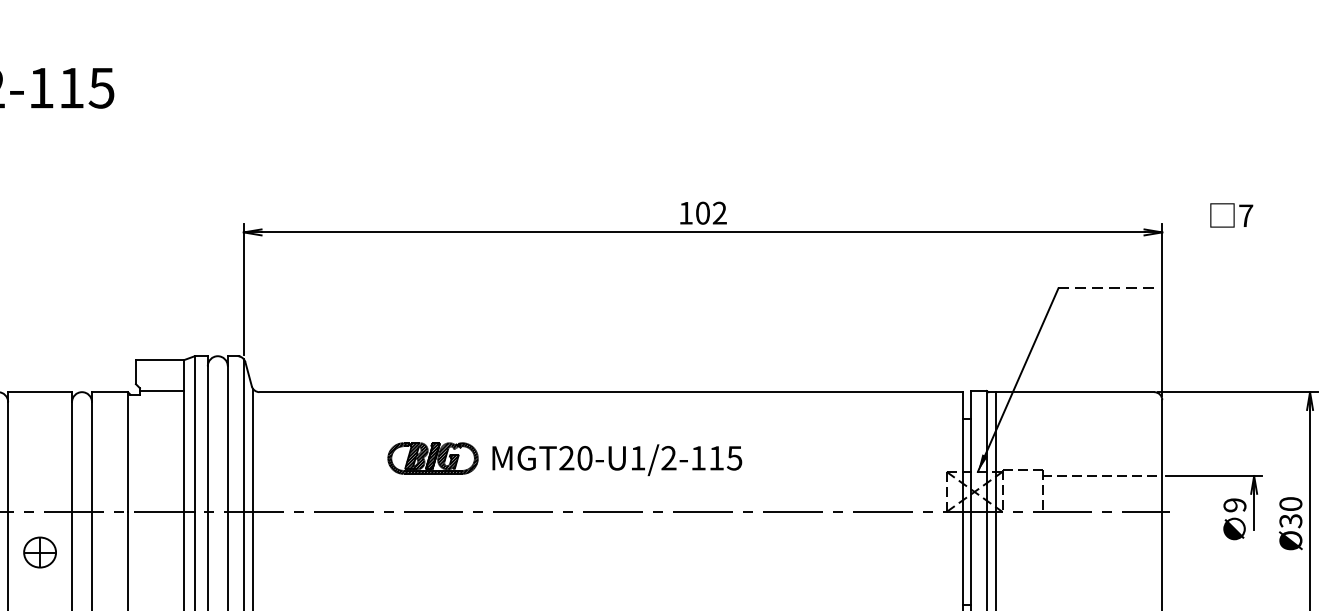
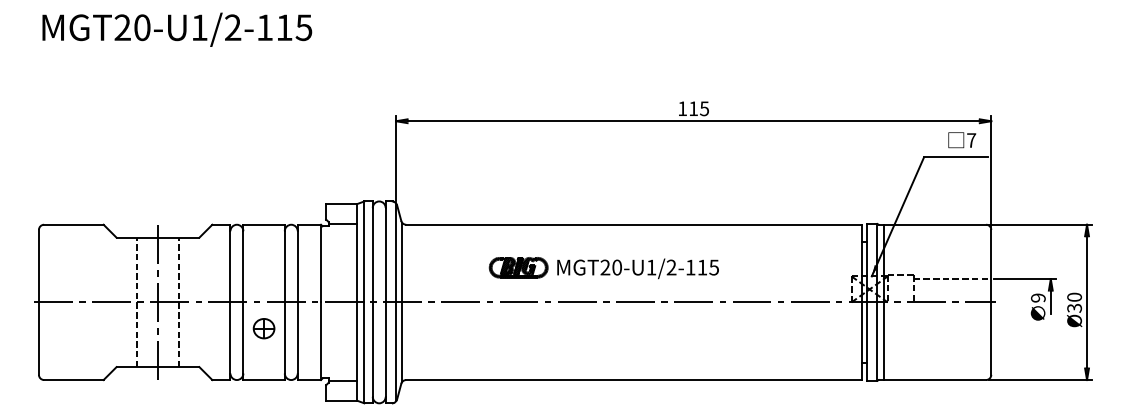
text: (712, 212) -> (699, 108), 102 -> 115
text: (1232, 215) -> (962, 140), moved
line: (1108, 288) -> (956, 157), dashed -> solid

